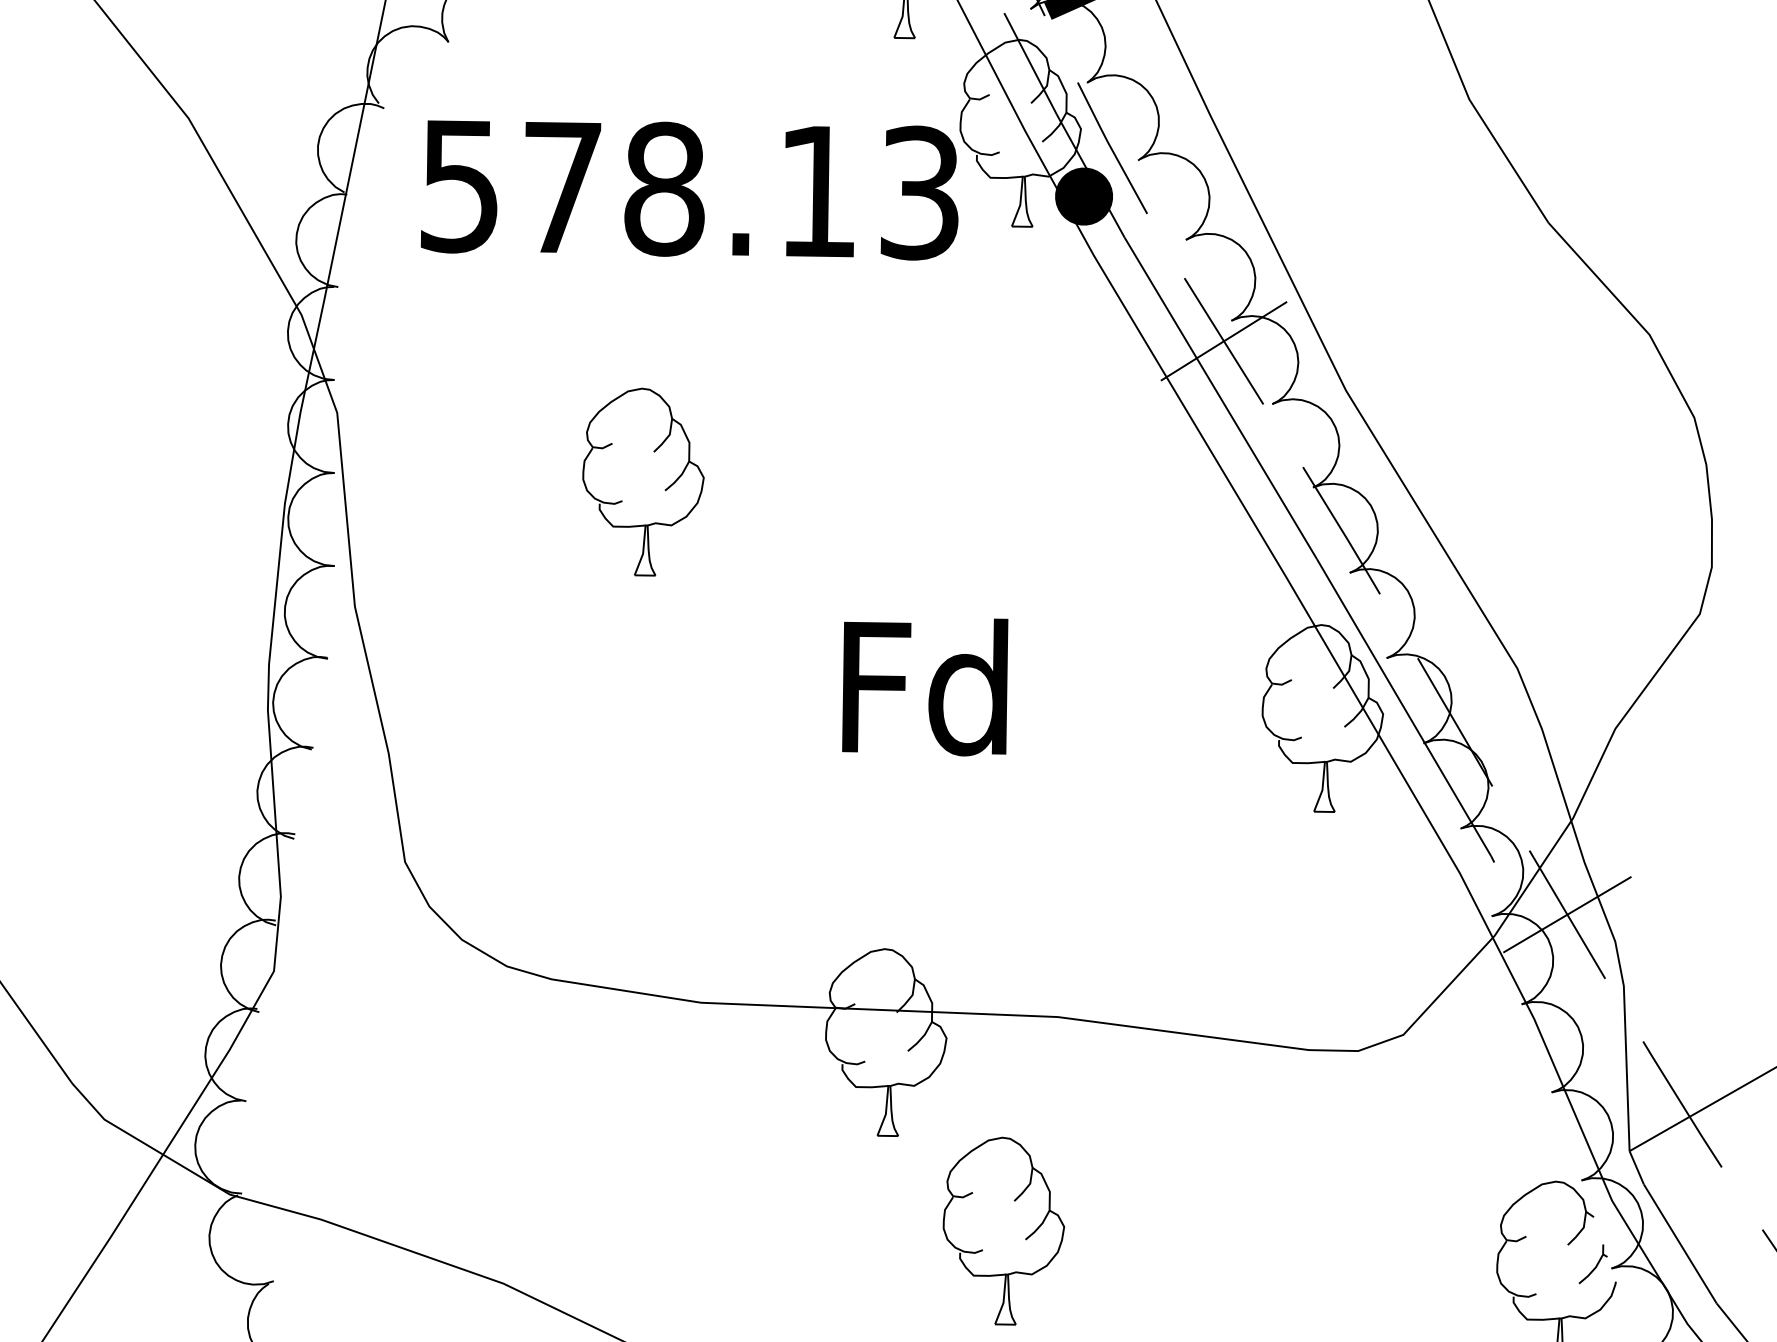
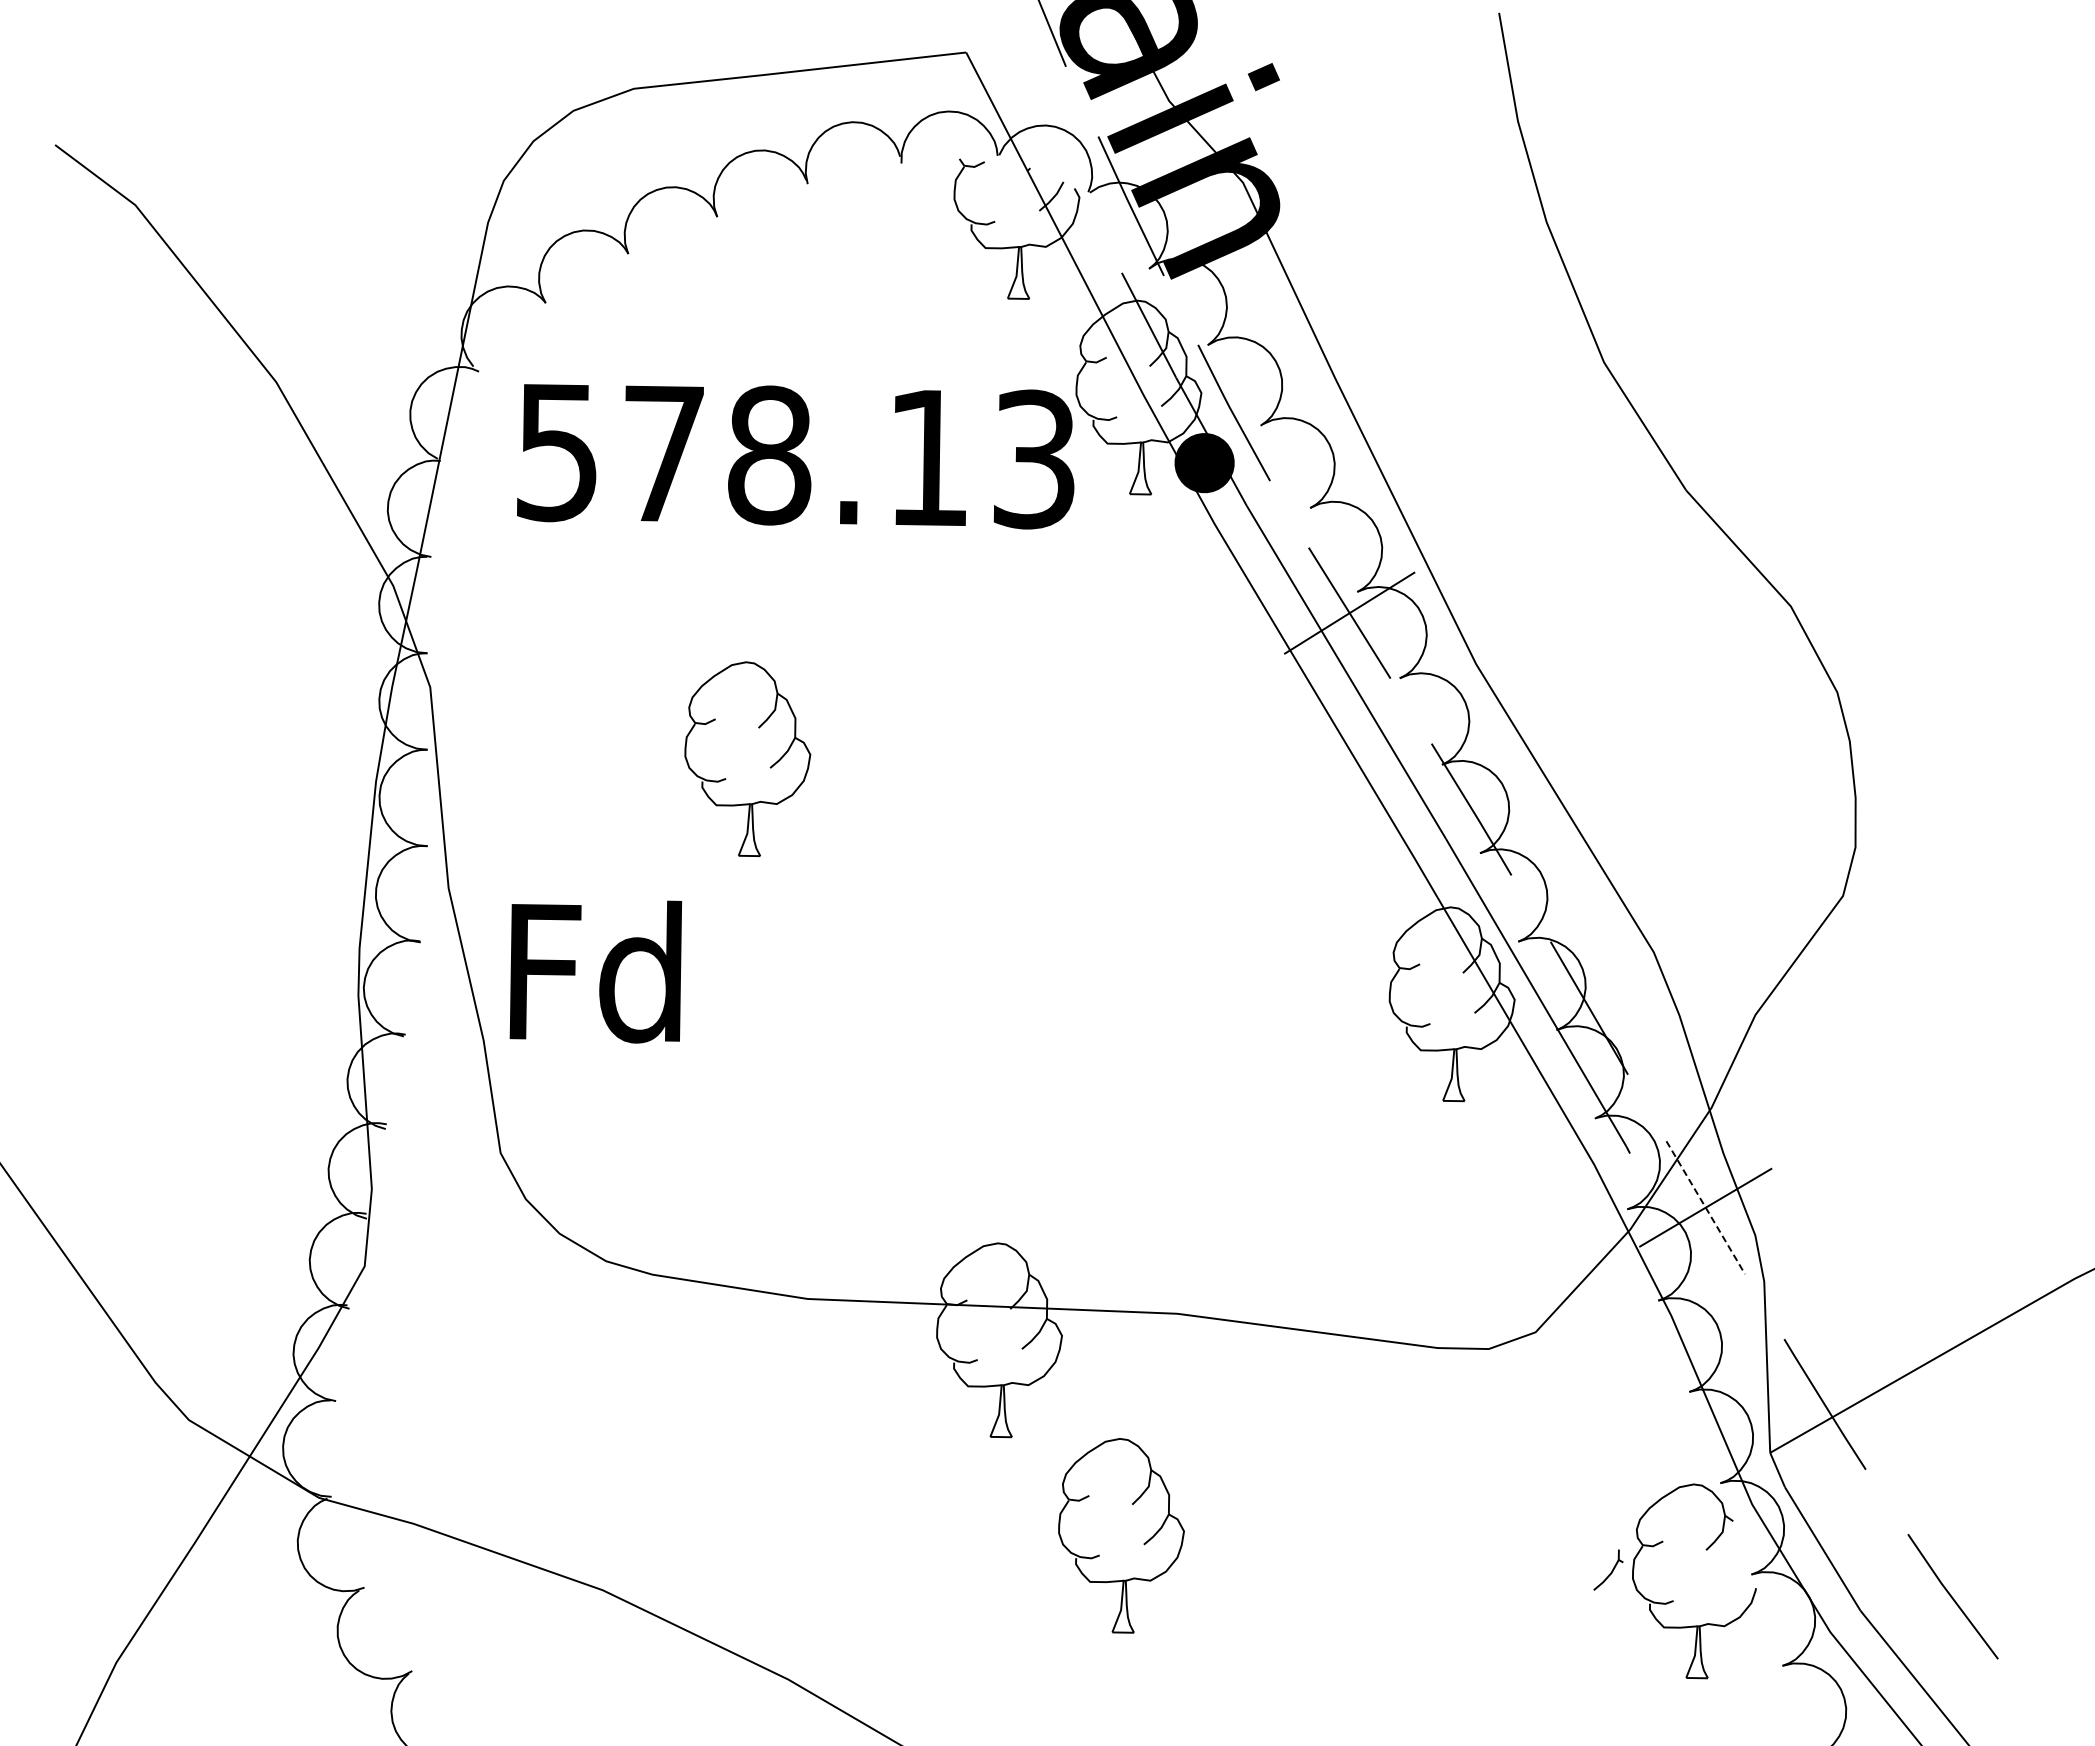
text: (924, 686) -> (595, 971), moved
line: (1567, 914) -> (1705, 1207), solid -> dashed
part: (1593, 1263) -> (1608, 1569), moved

